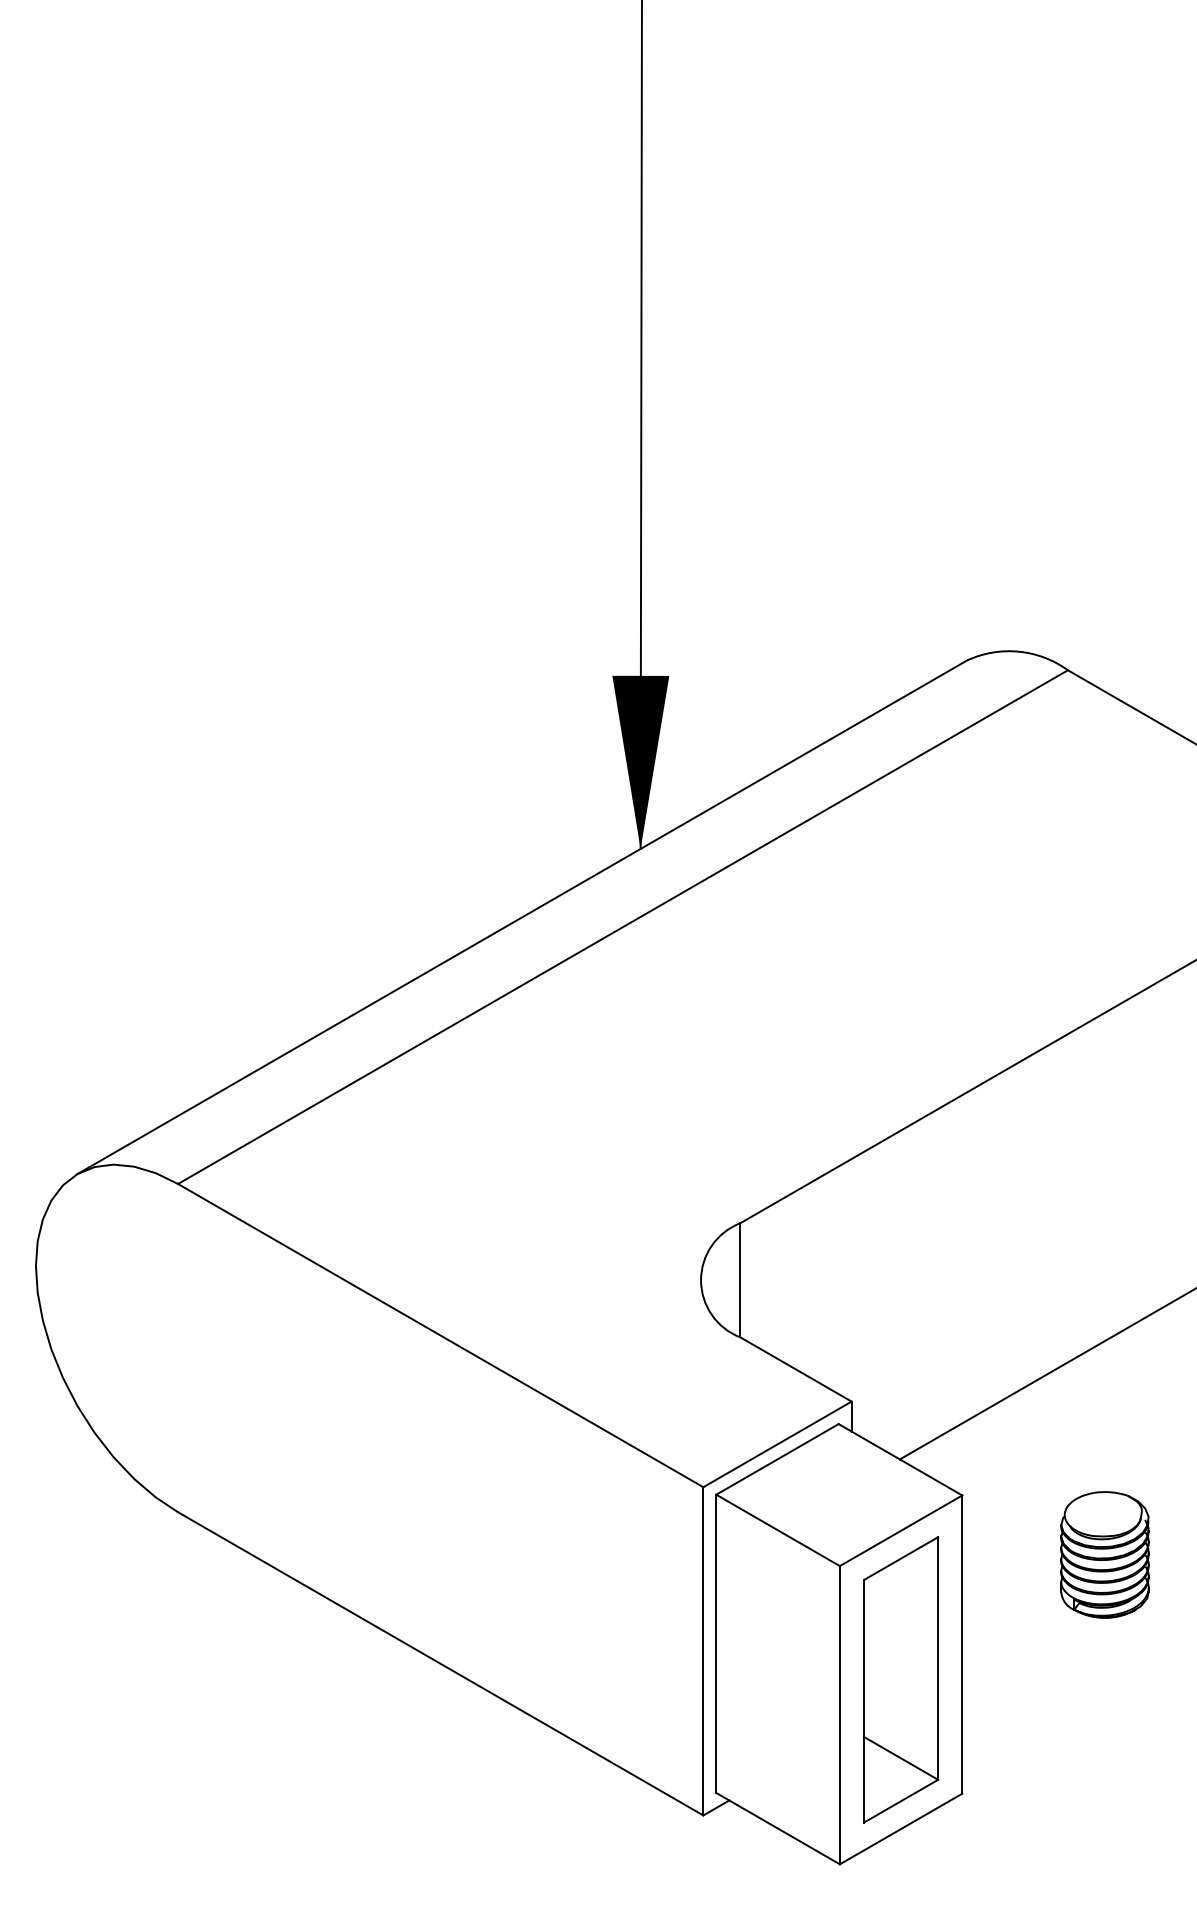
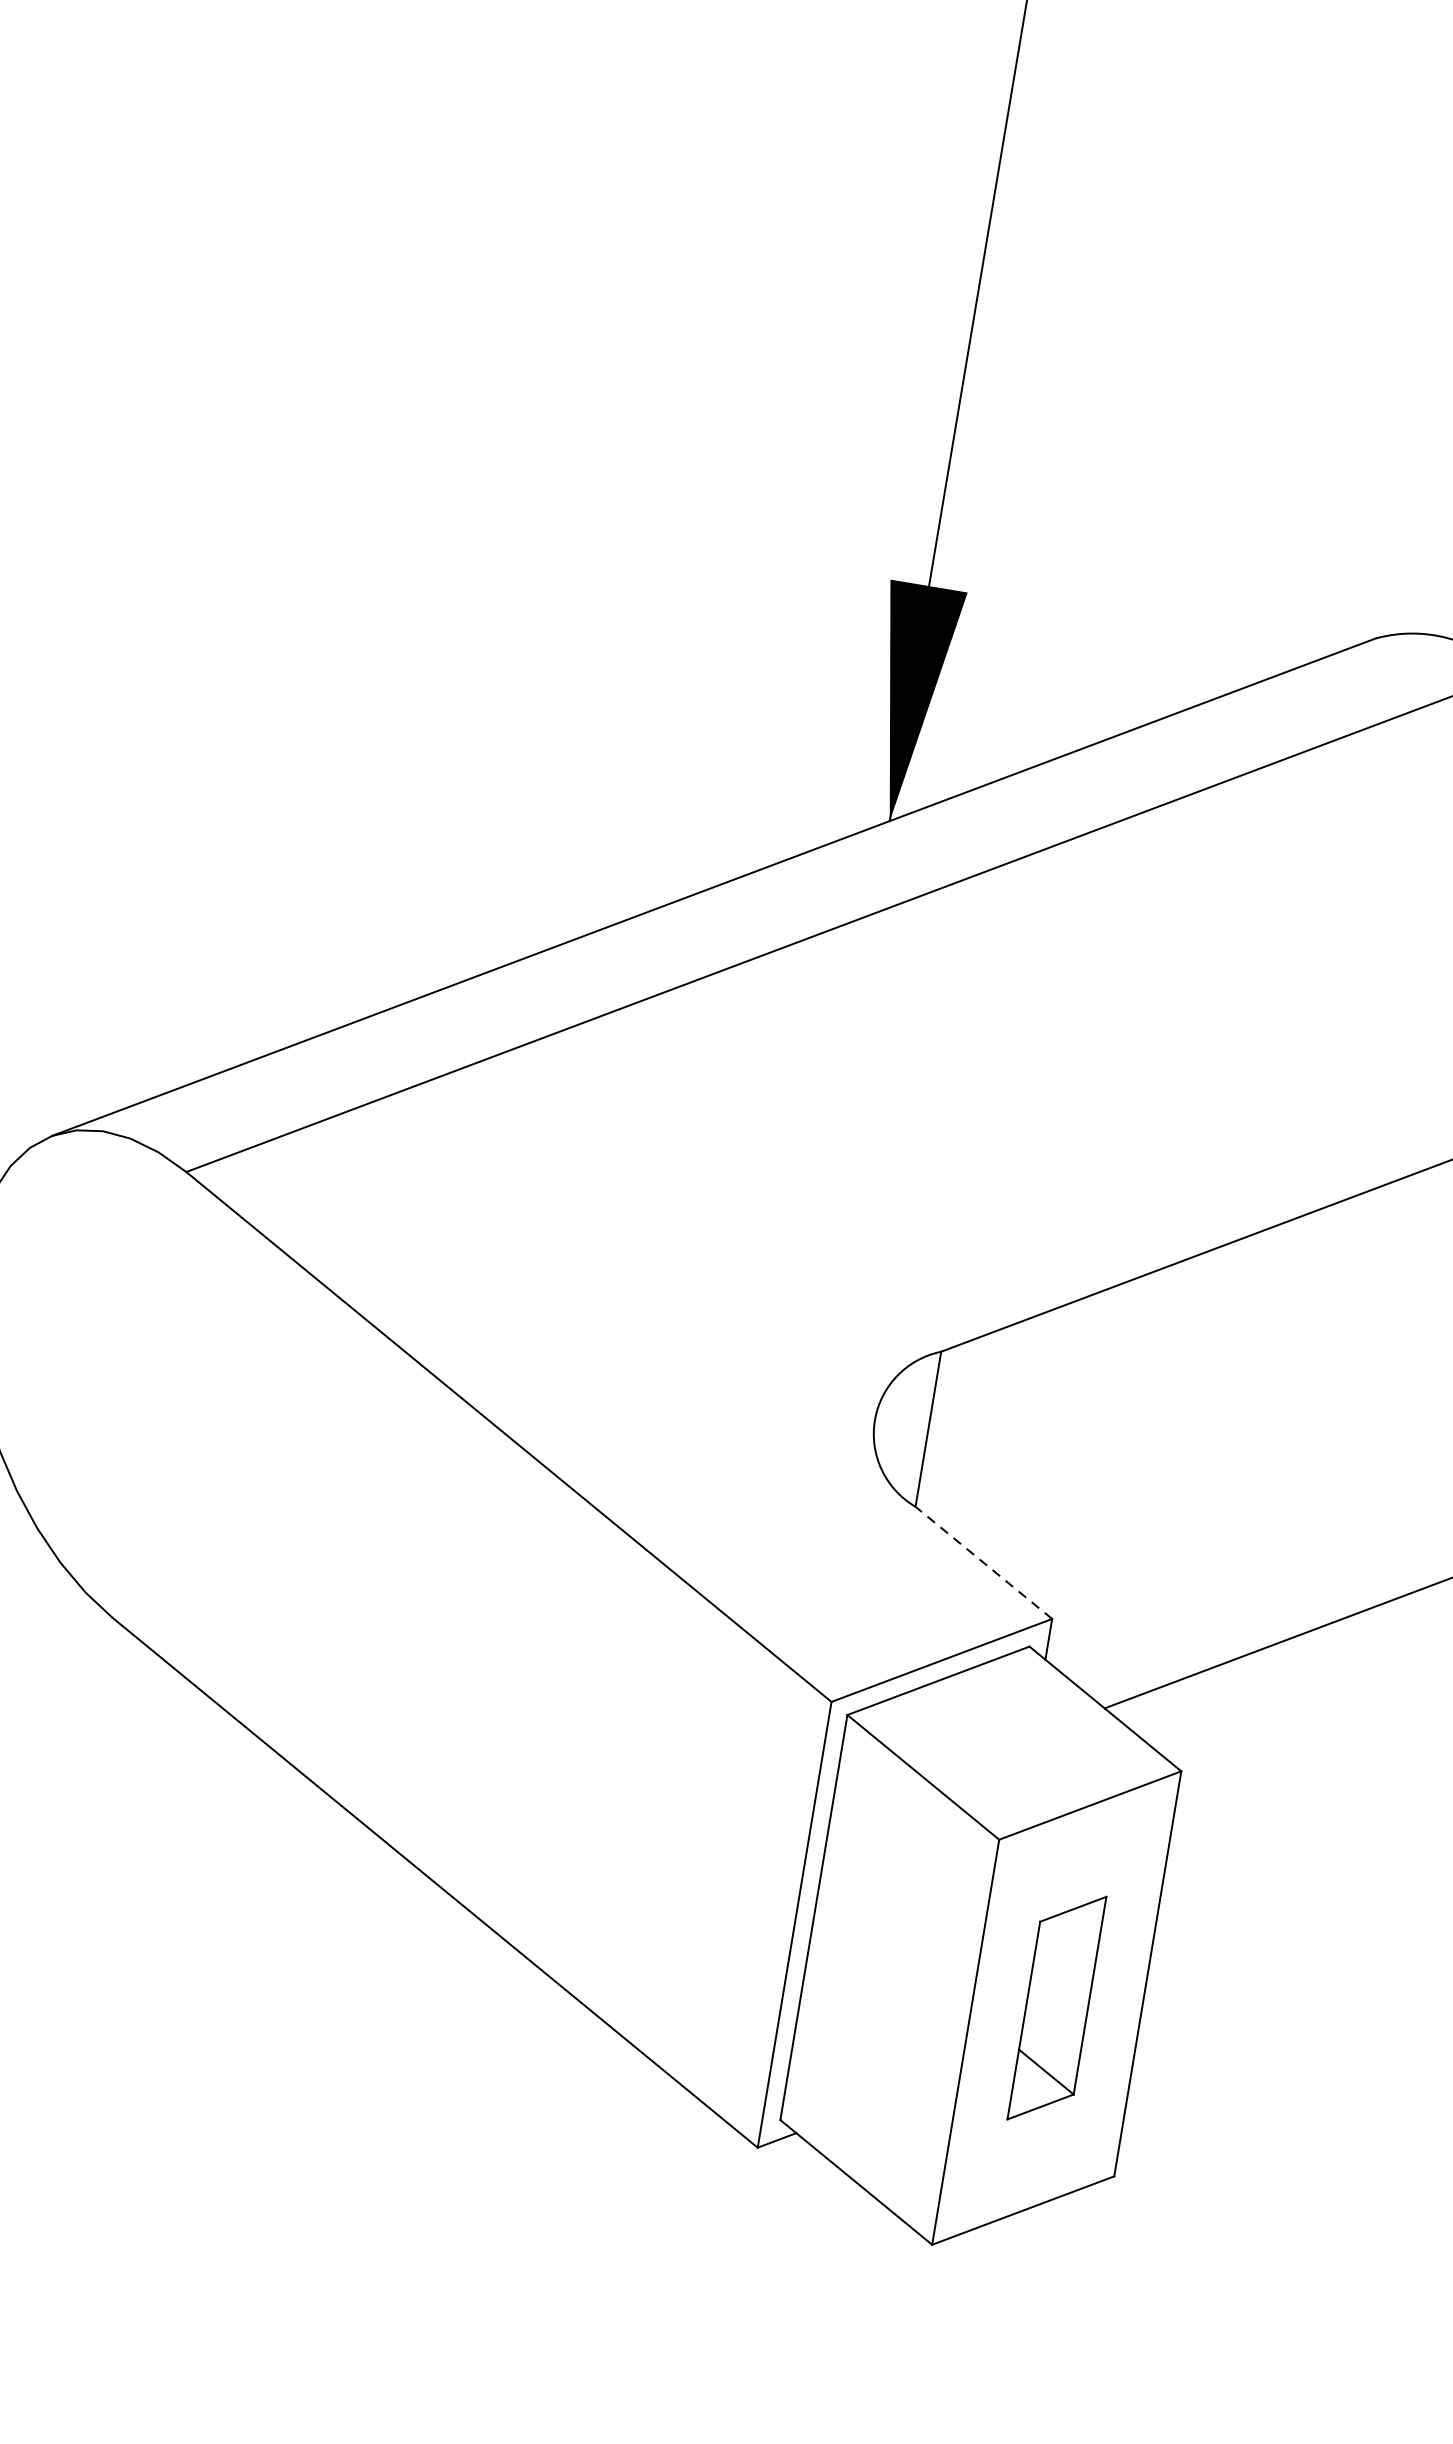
line: (795, 1369) -> (983, 1562), solid -> dashed
part: (1104, 1554) -> (1361, 1883), removed
part: (901, 1679) -> (1057, 2007), size x0.6

